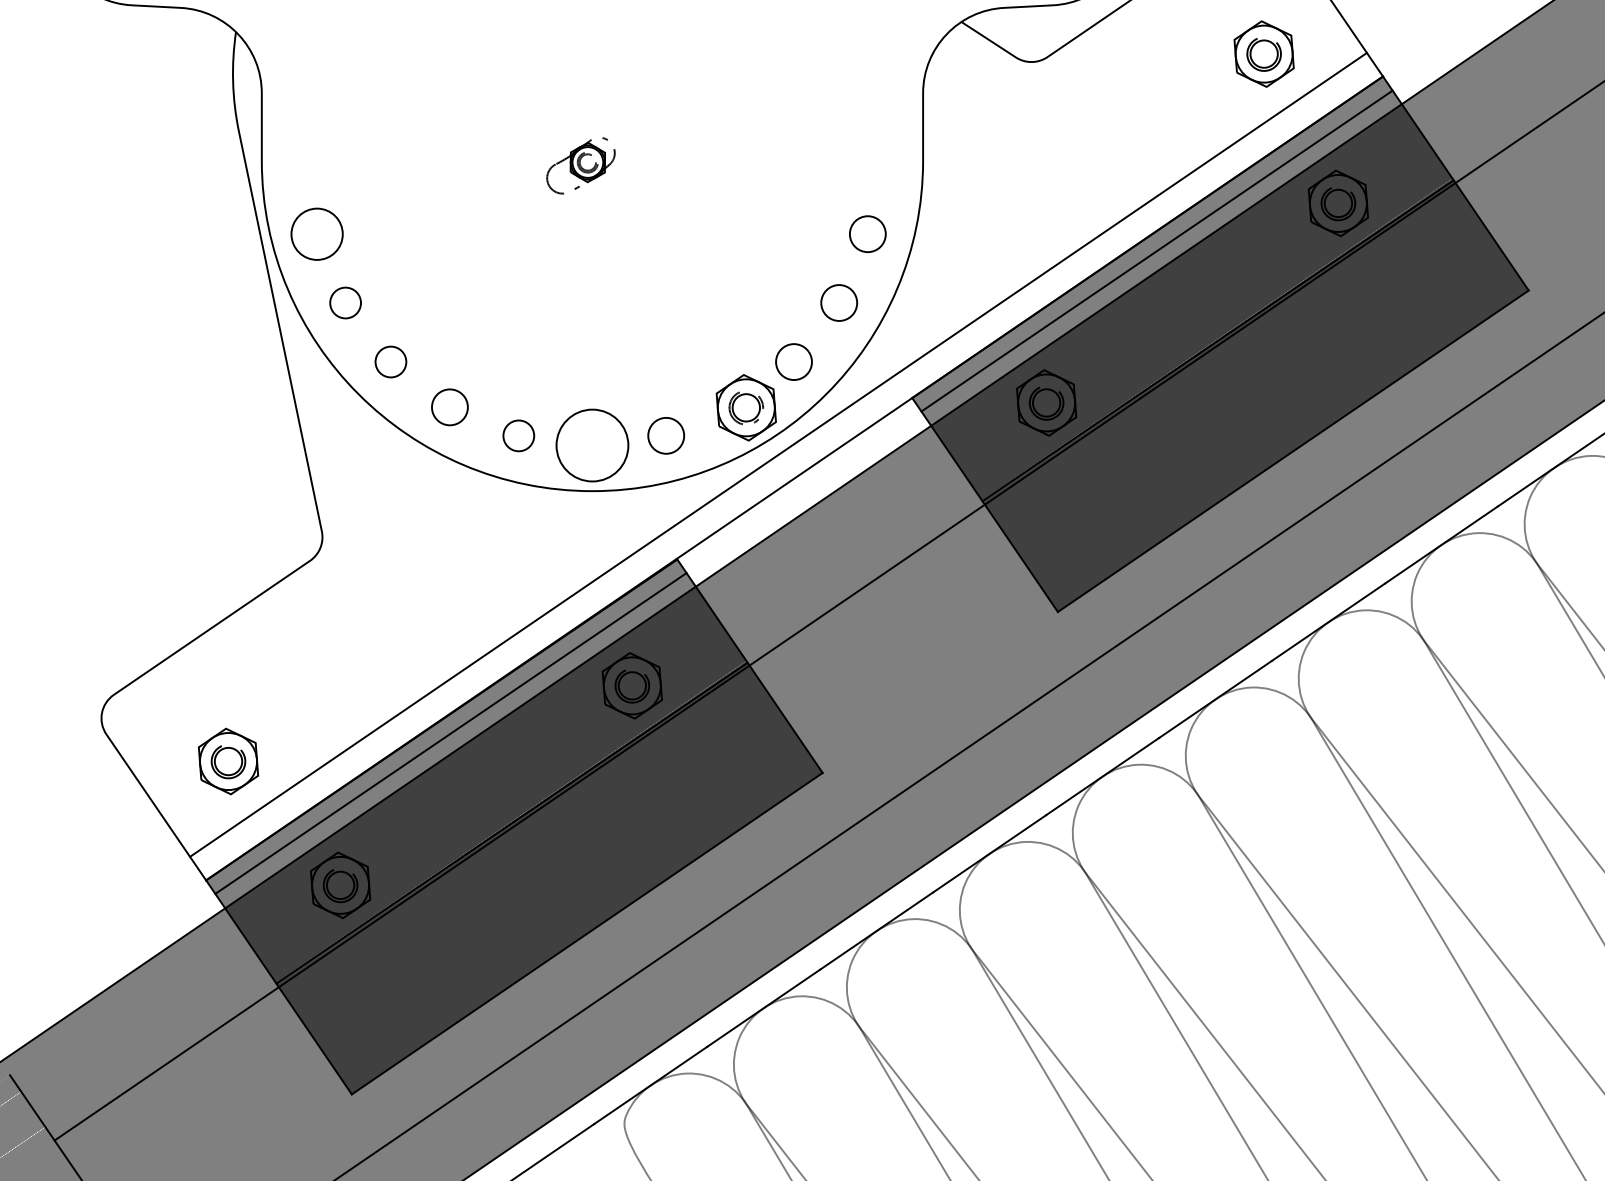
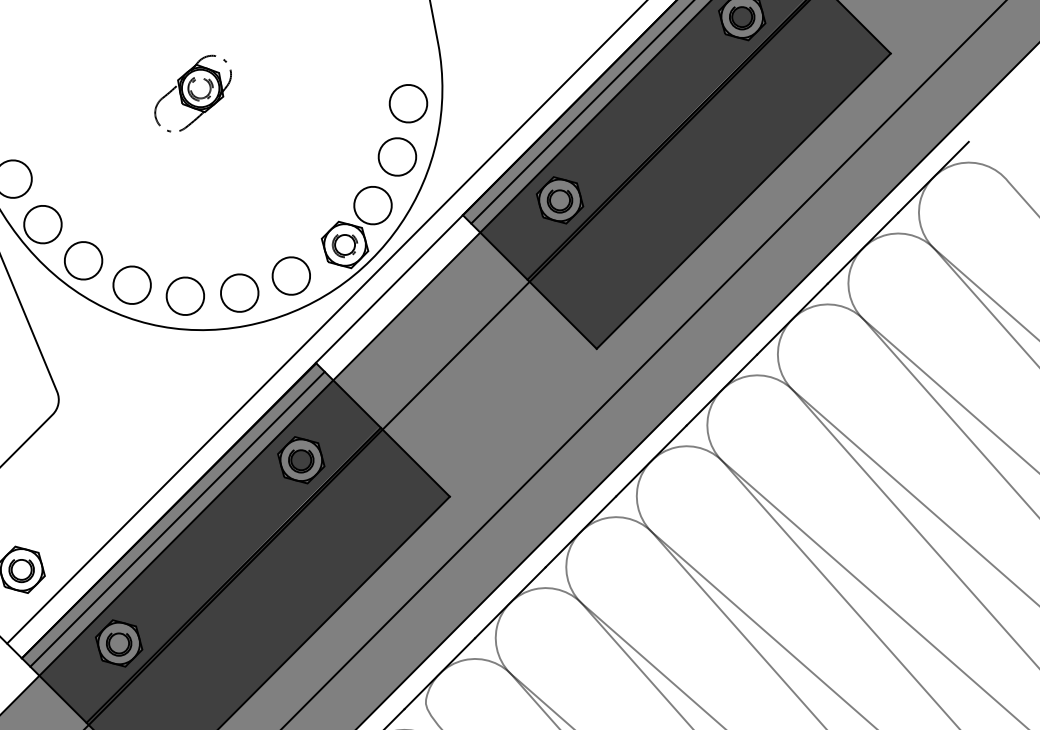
part: (580, 165) -> (192, 93), size x1.67
circle: (867, 233) -> (408, 103), size x1.43
circle: (345, 302) -> (42, 224), size x1.67
circle: (838, 302) -> (396, 156), size x1.43
circle: (390, 361) -> (83, 260), size x1.67
circle: (793, 361) -> (372, 205), size x1.43
circle: (449, 407) -> (131, 285), size x1.43
circle: (518, 435) -> (185, 296), size x1.67
circle: (665, 435) -> (290, 275), size x1.43
circle: (592, 445) -> (239, 293), size x0.71

